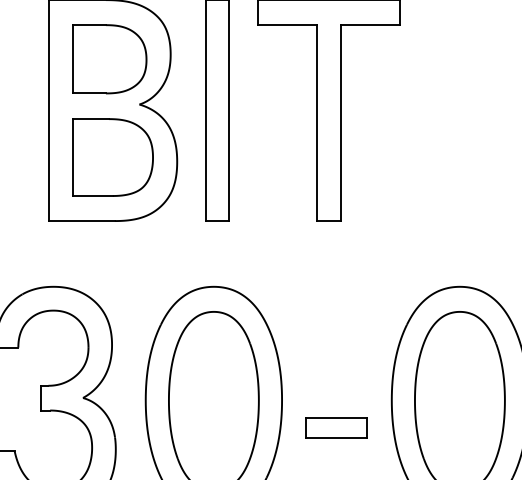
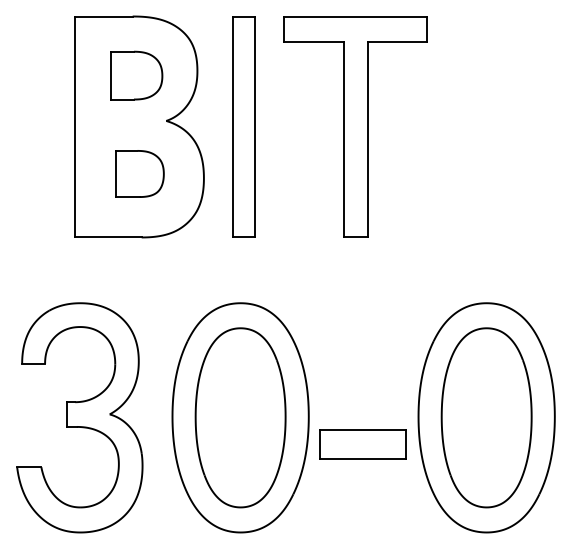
part: (109, 59) -> (136, 75), size x0.7
part: (112, 157) -> (139, 173), size x0.6
part: (336, 428) -> (363, 444), size x1.4

